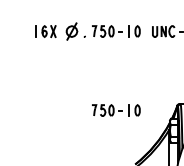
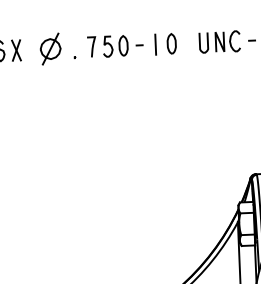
part: (116, 110) -> (138, 191), removed

